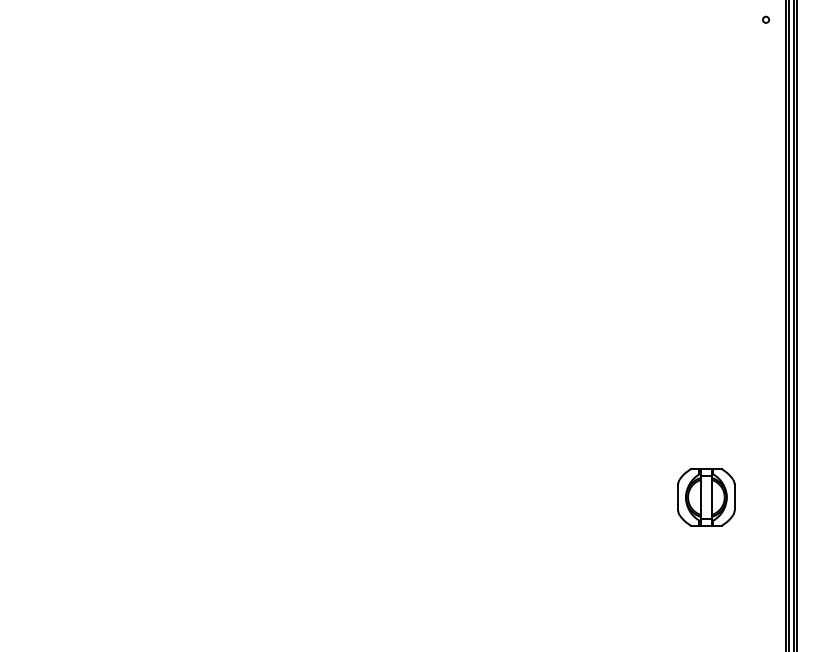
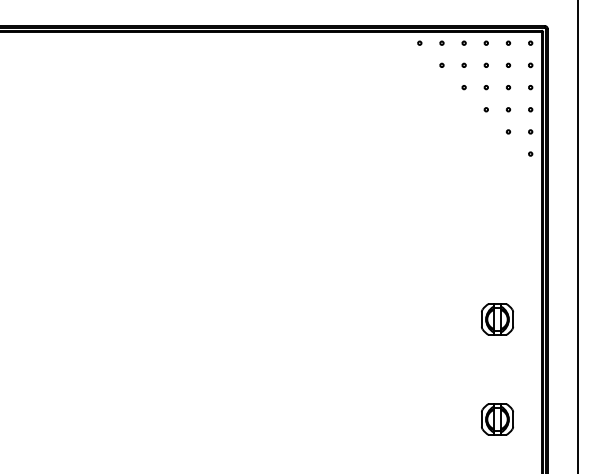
part: (706, 317) -> (497, 319), added

